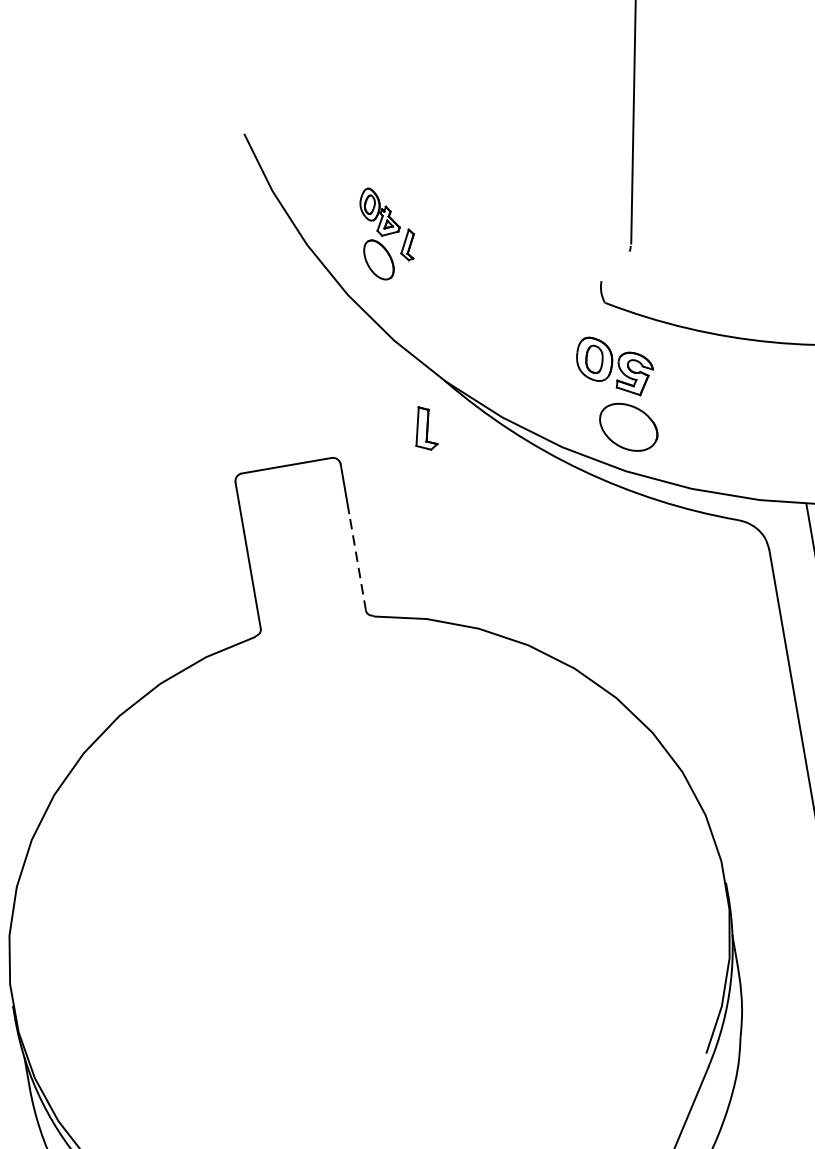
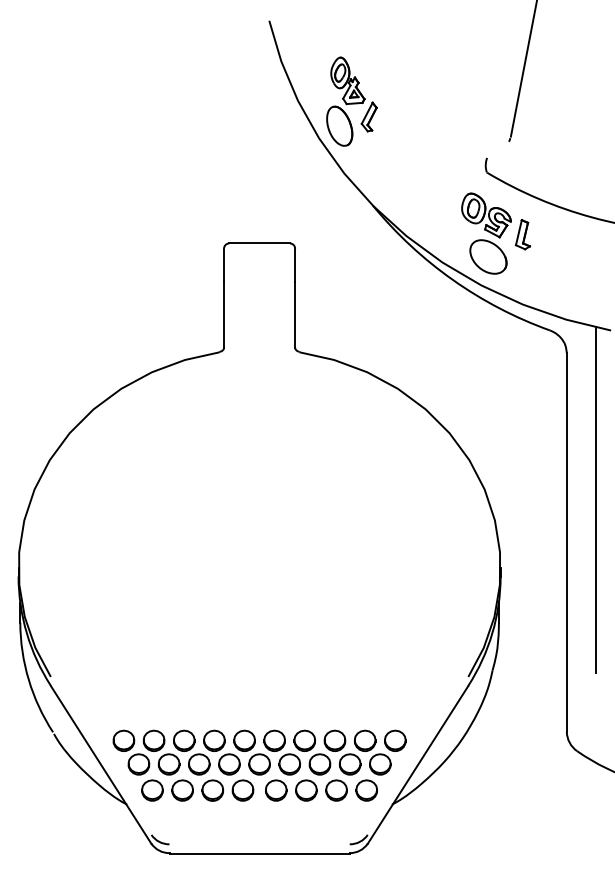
part: (386, 232) -> (351, 101), size x1.43
part: (423, 428) -> (522, 234), moved
line: (358, 561) -> (295, 314), dashed -> solid

